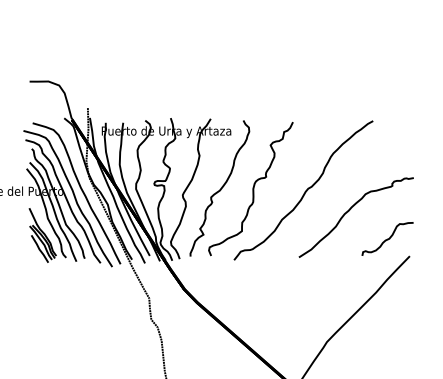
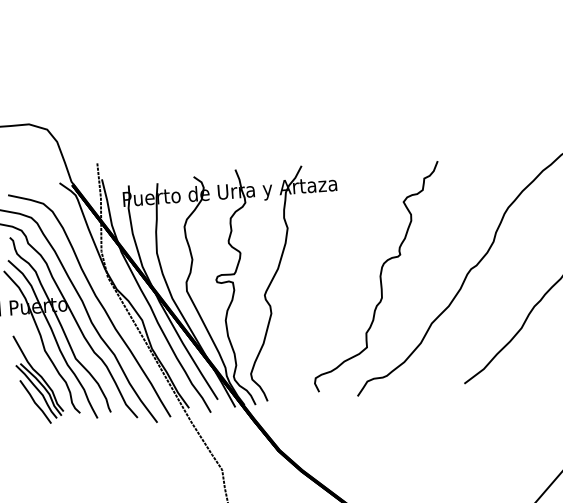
curve: (220, 188) -> (326, 279), removed

